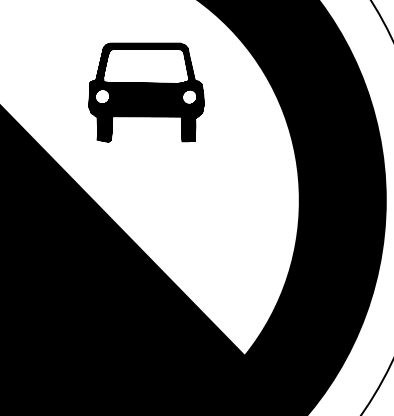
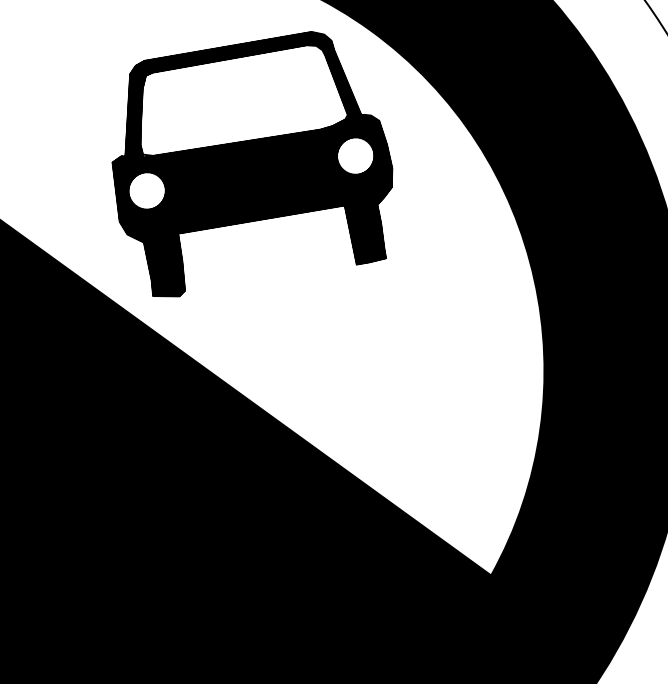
part: (146, 92) -> (250, 162), size x1.43

